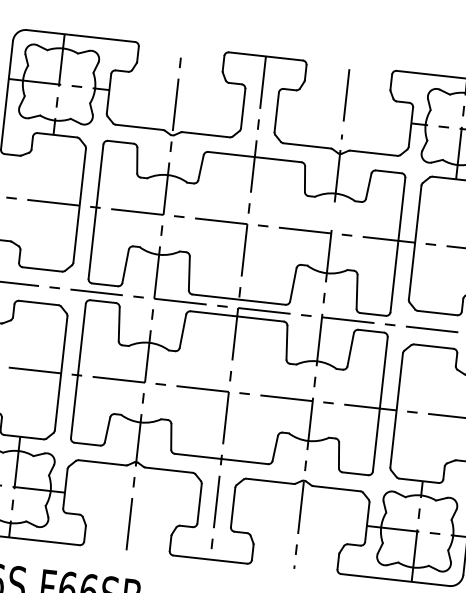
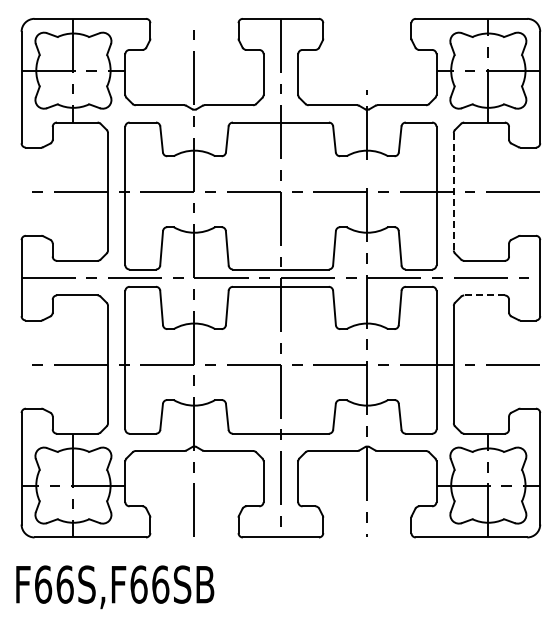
line: (346, 93) -> (367, 47), removed
line: (414, 242) -> (453, 191), solid -> dashed
line: (433, 346) -> (484, 295), solid -> dashed

